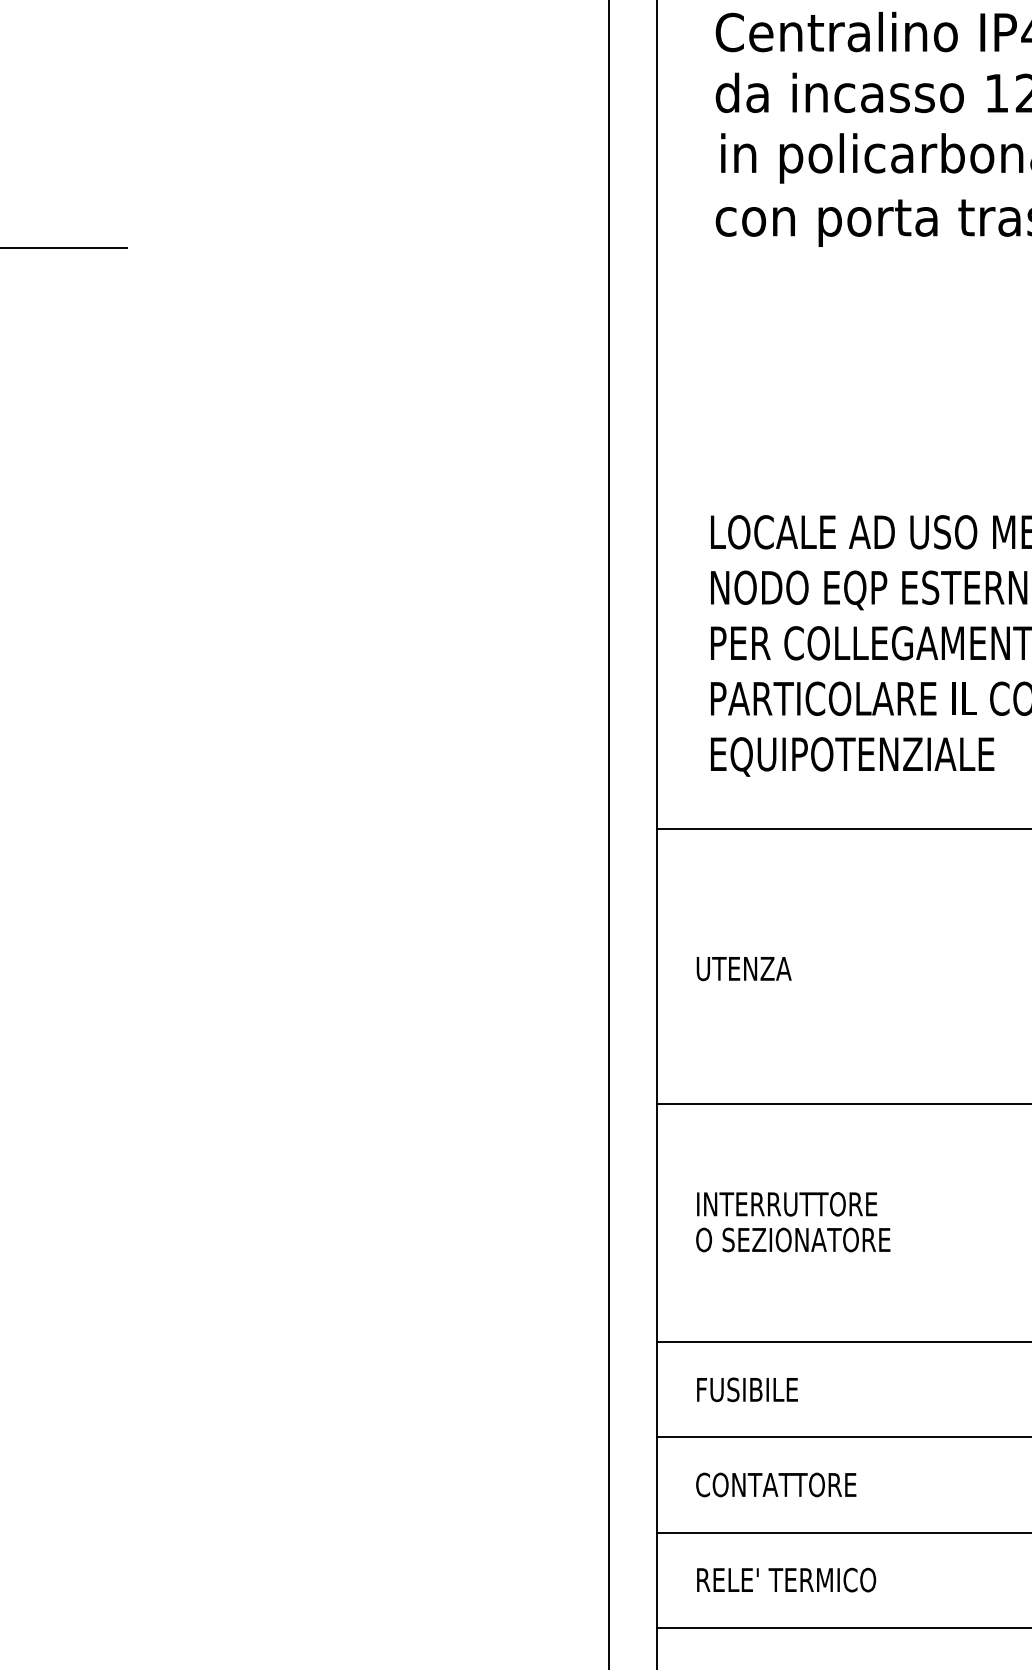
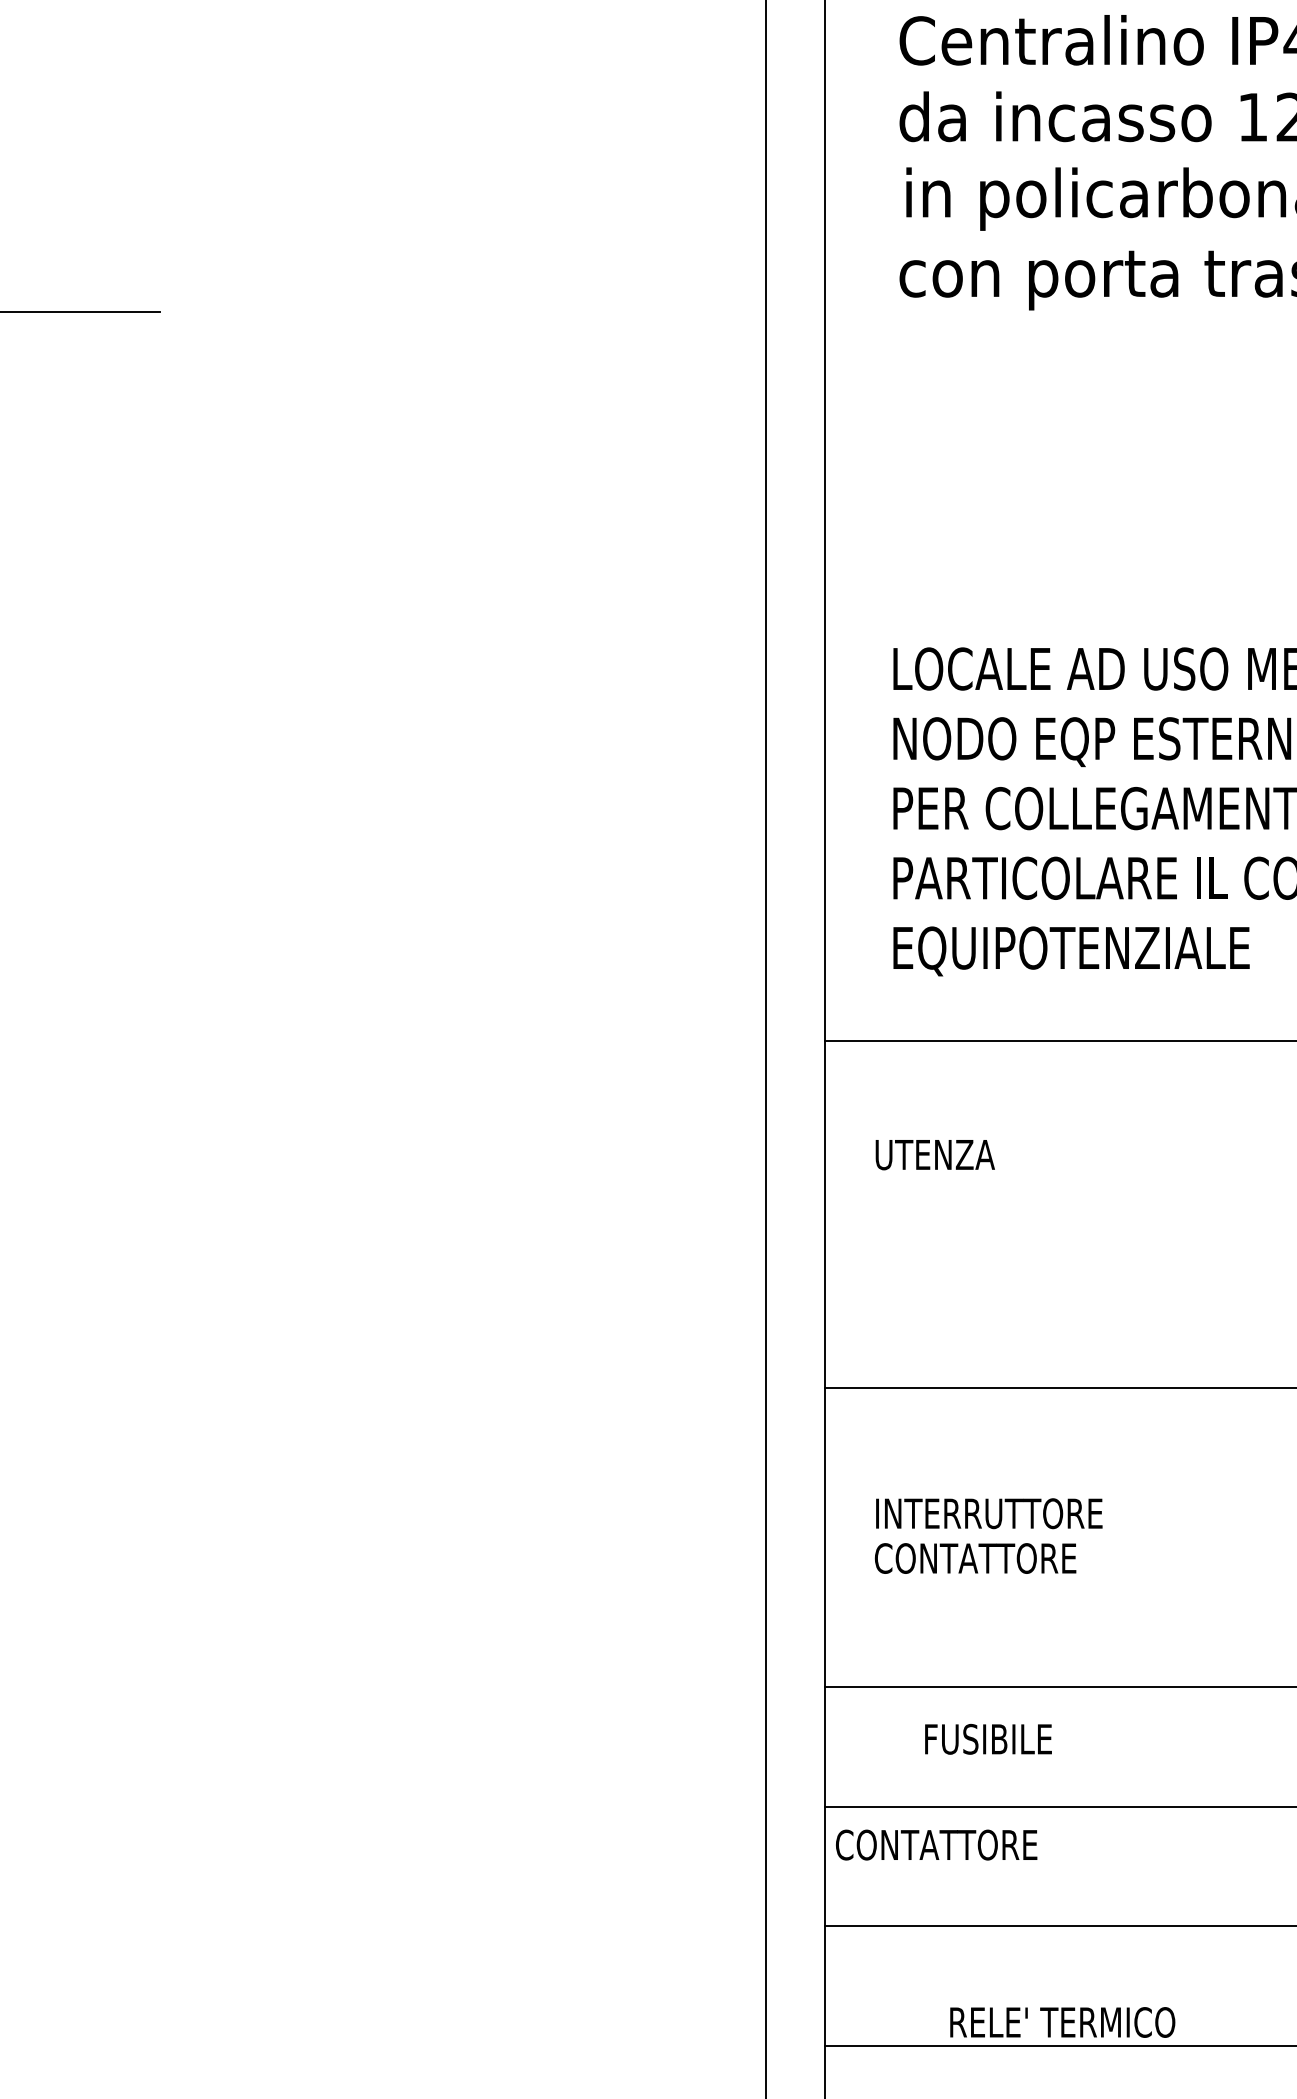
text: (743, 969) -> (934, 1155), moved
text: (795, 1239) -> (999, 1557), O SEZIONATORE -> CONTATTORE
text: (747, 1389) -> (988, 1738), moved
text: (776, 1484) -> (936, 1844), moved
text: (786, 1579) -> (1062, 2021), moved

